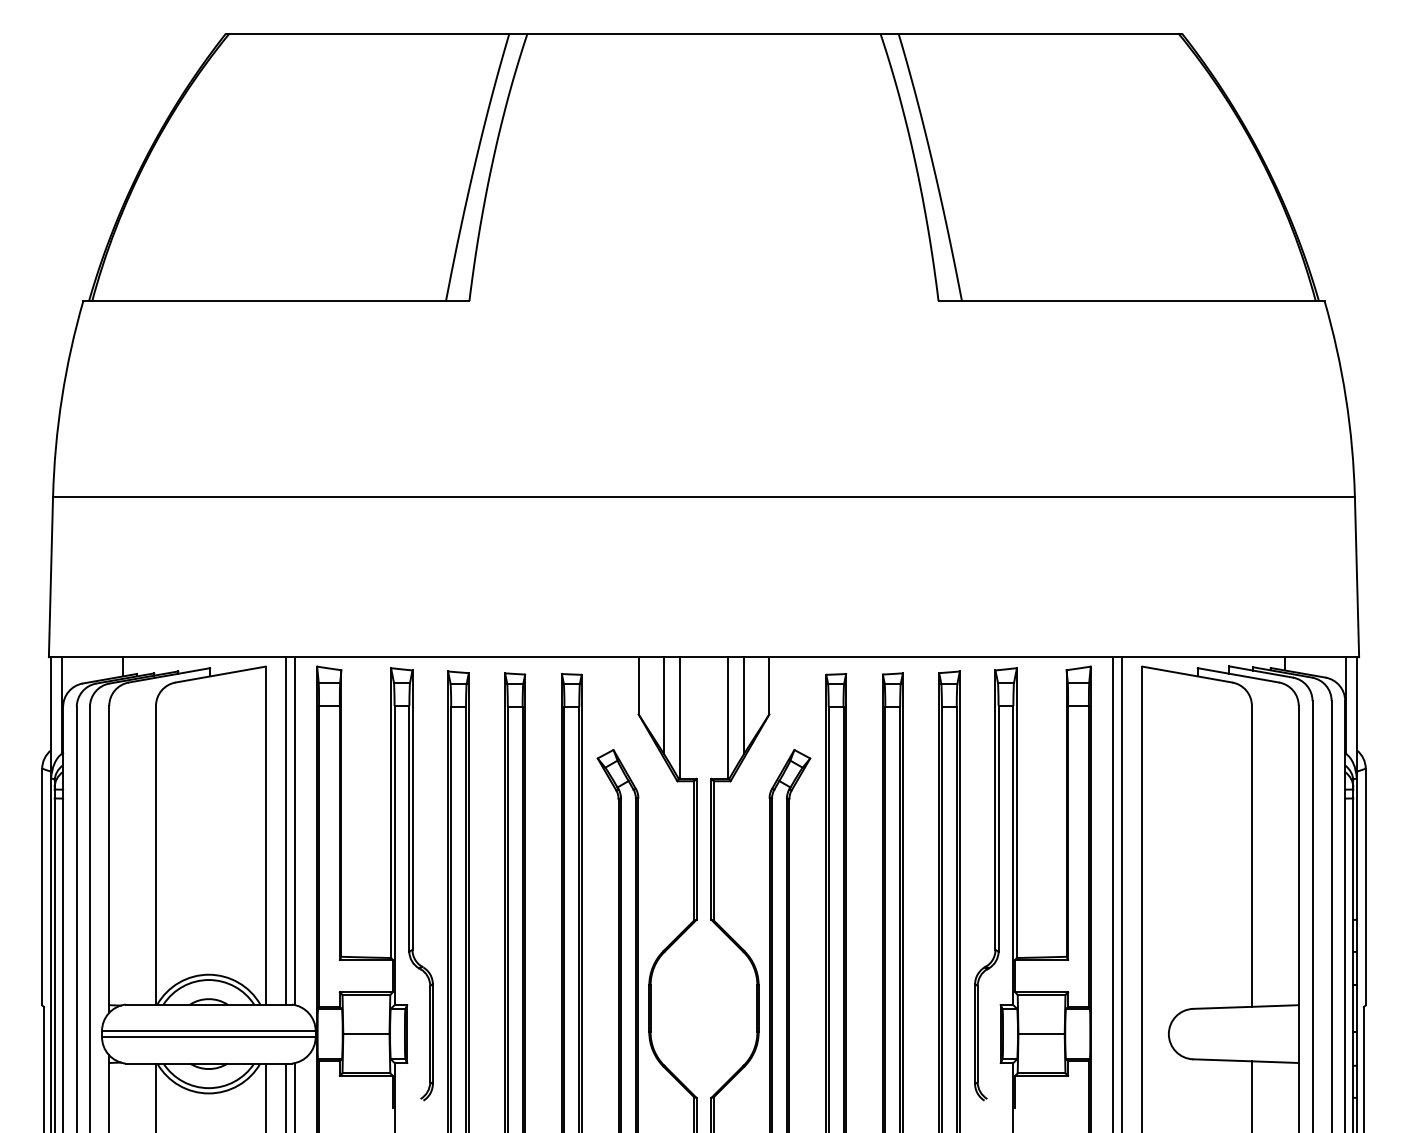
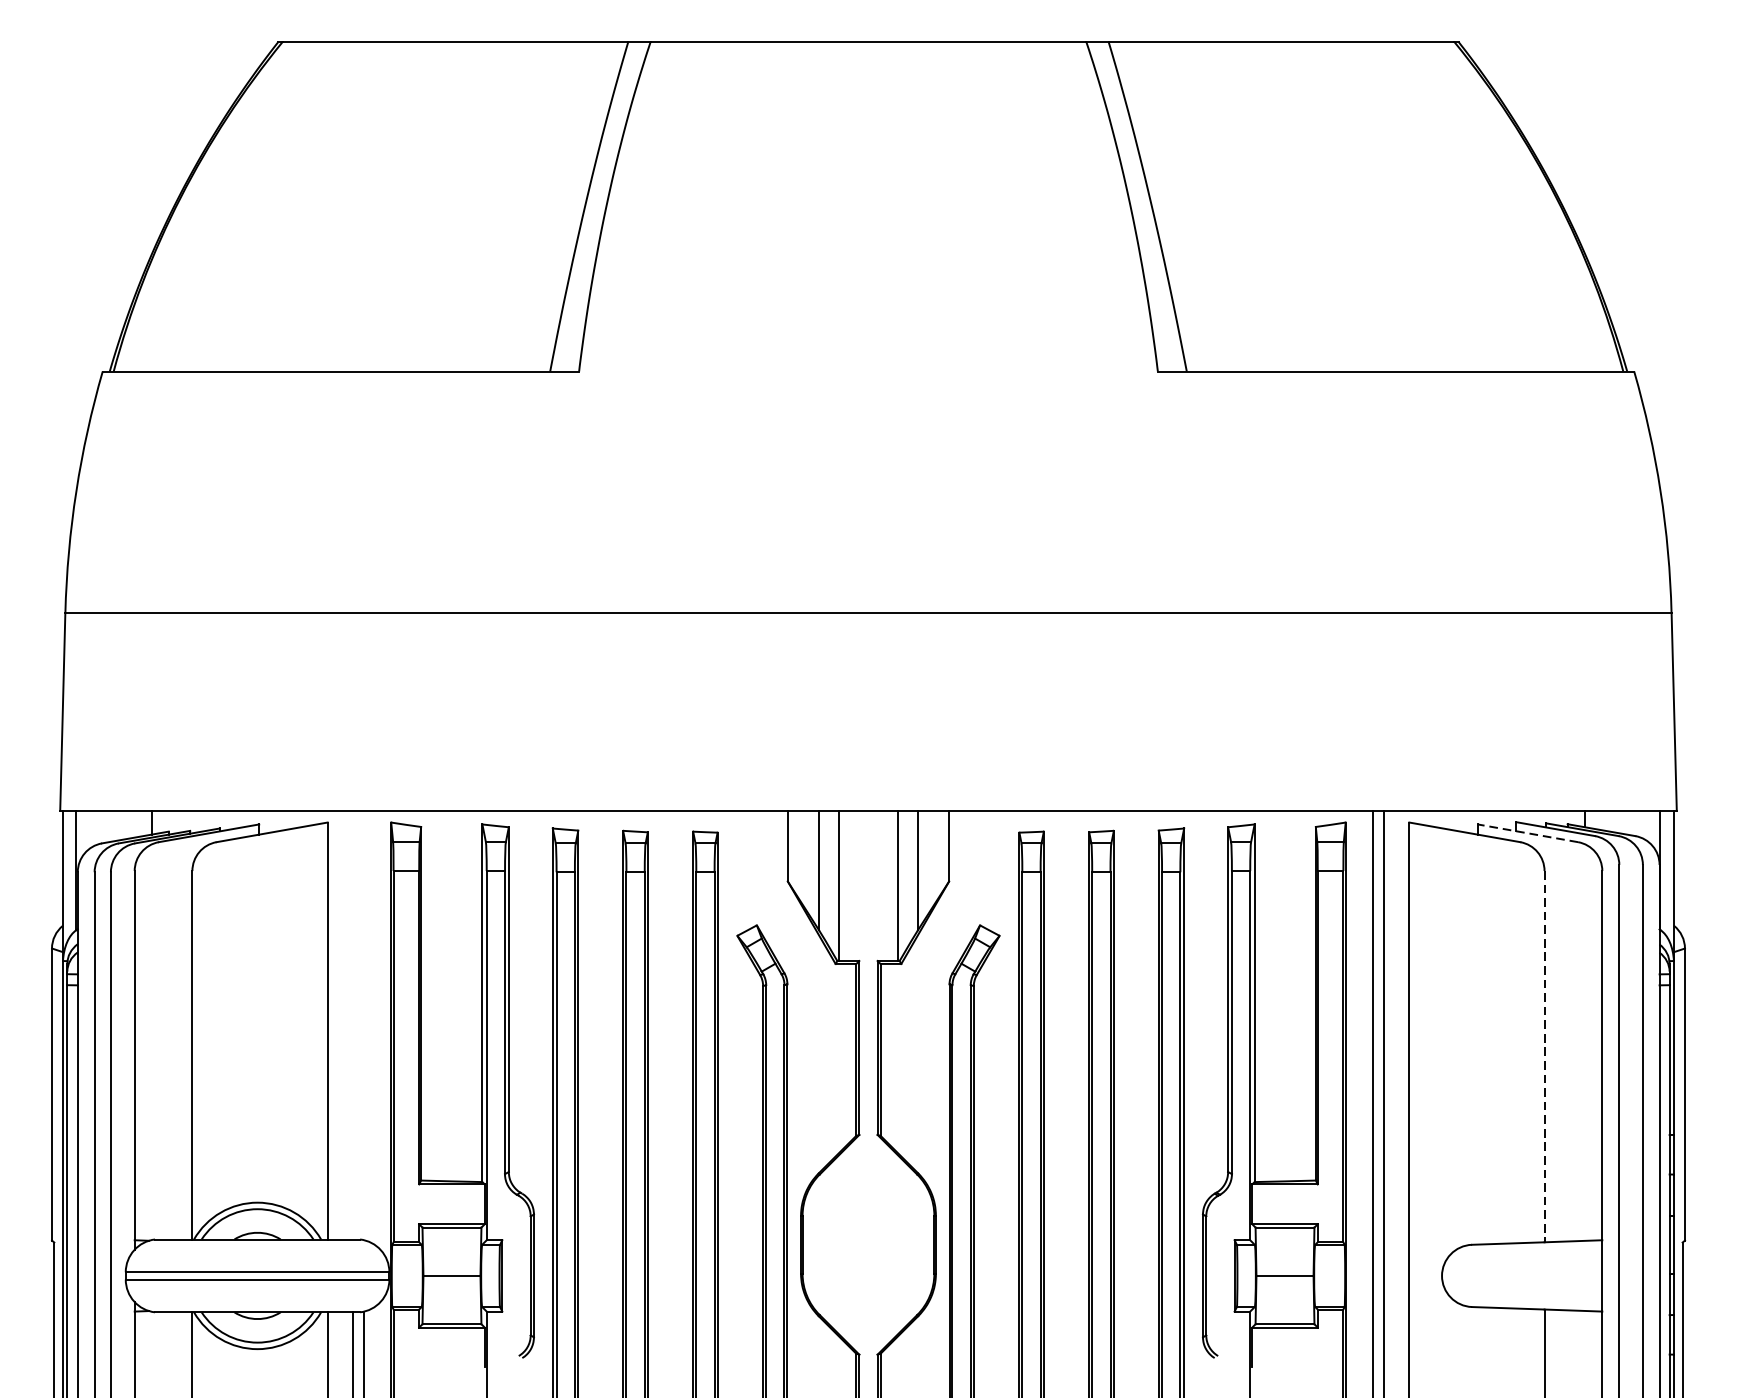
line: (1237, 675) -> (1526, 833), solid -> dashed
line: (286, 830) -> (353, 1024), removed
line: (294, 831) -> (363, 1025), removed
line: (1251, 856) -> (1544, 1056), solid -> dashed

